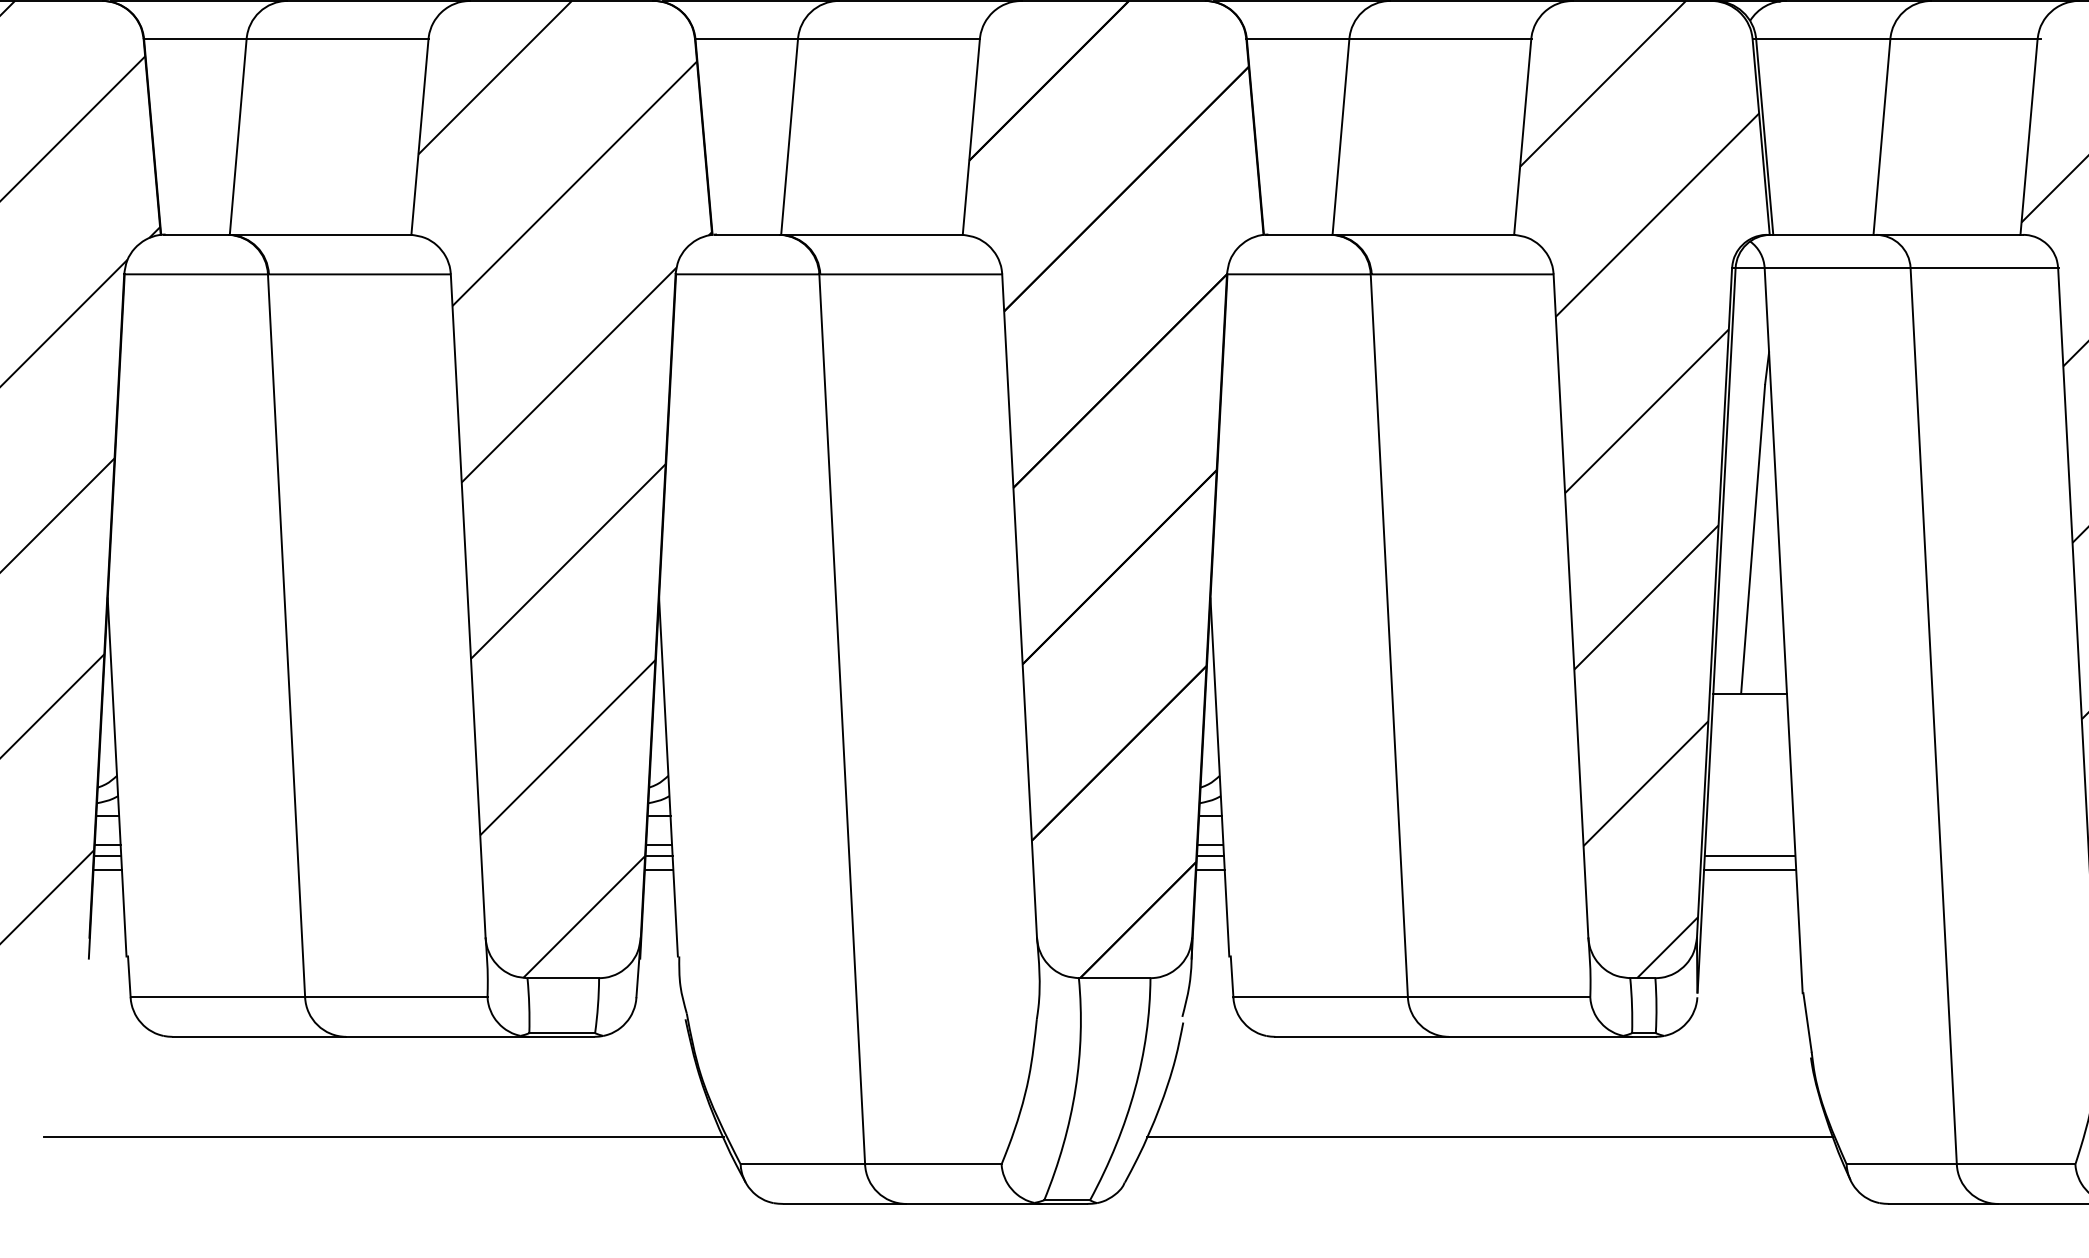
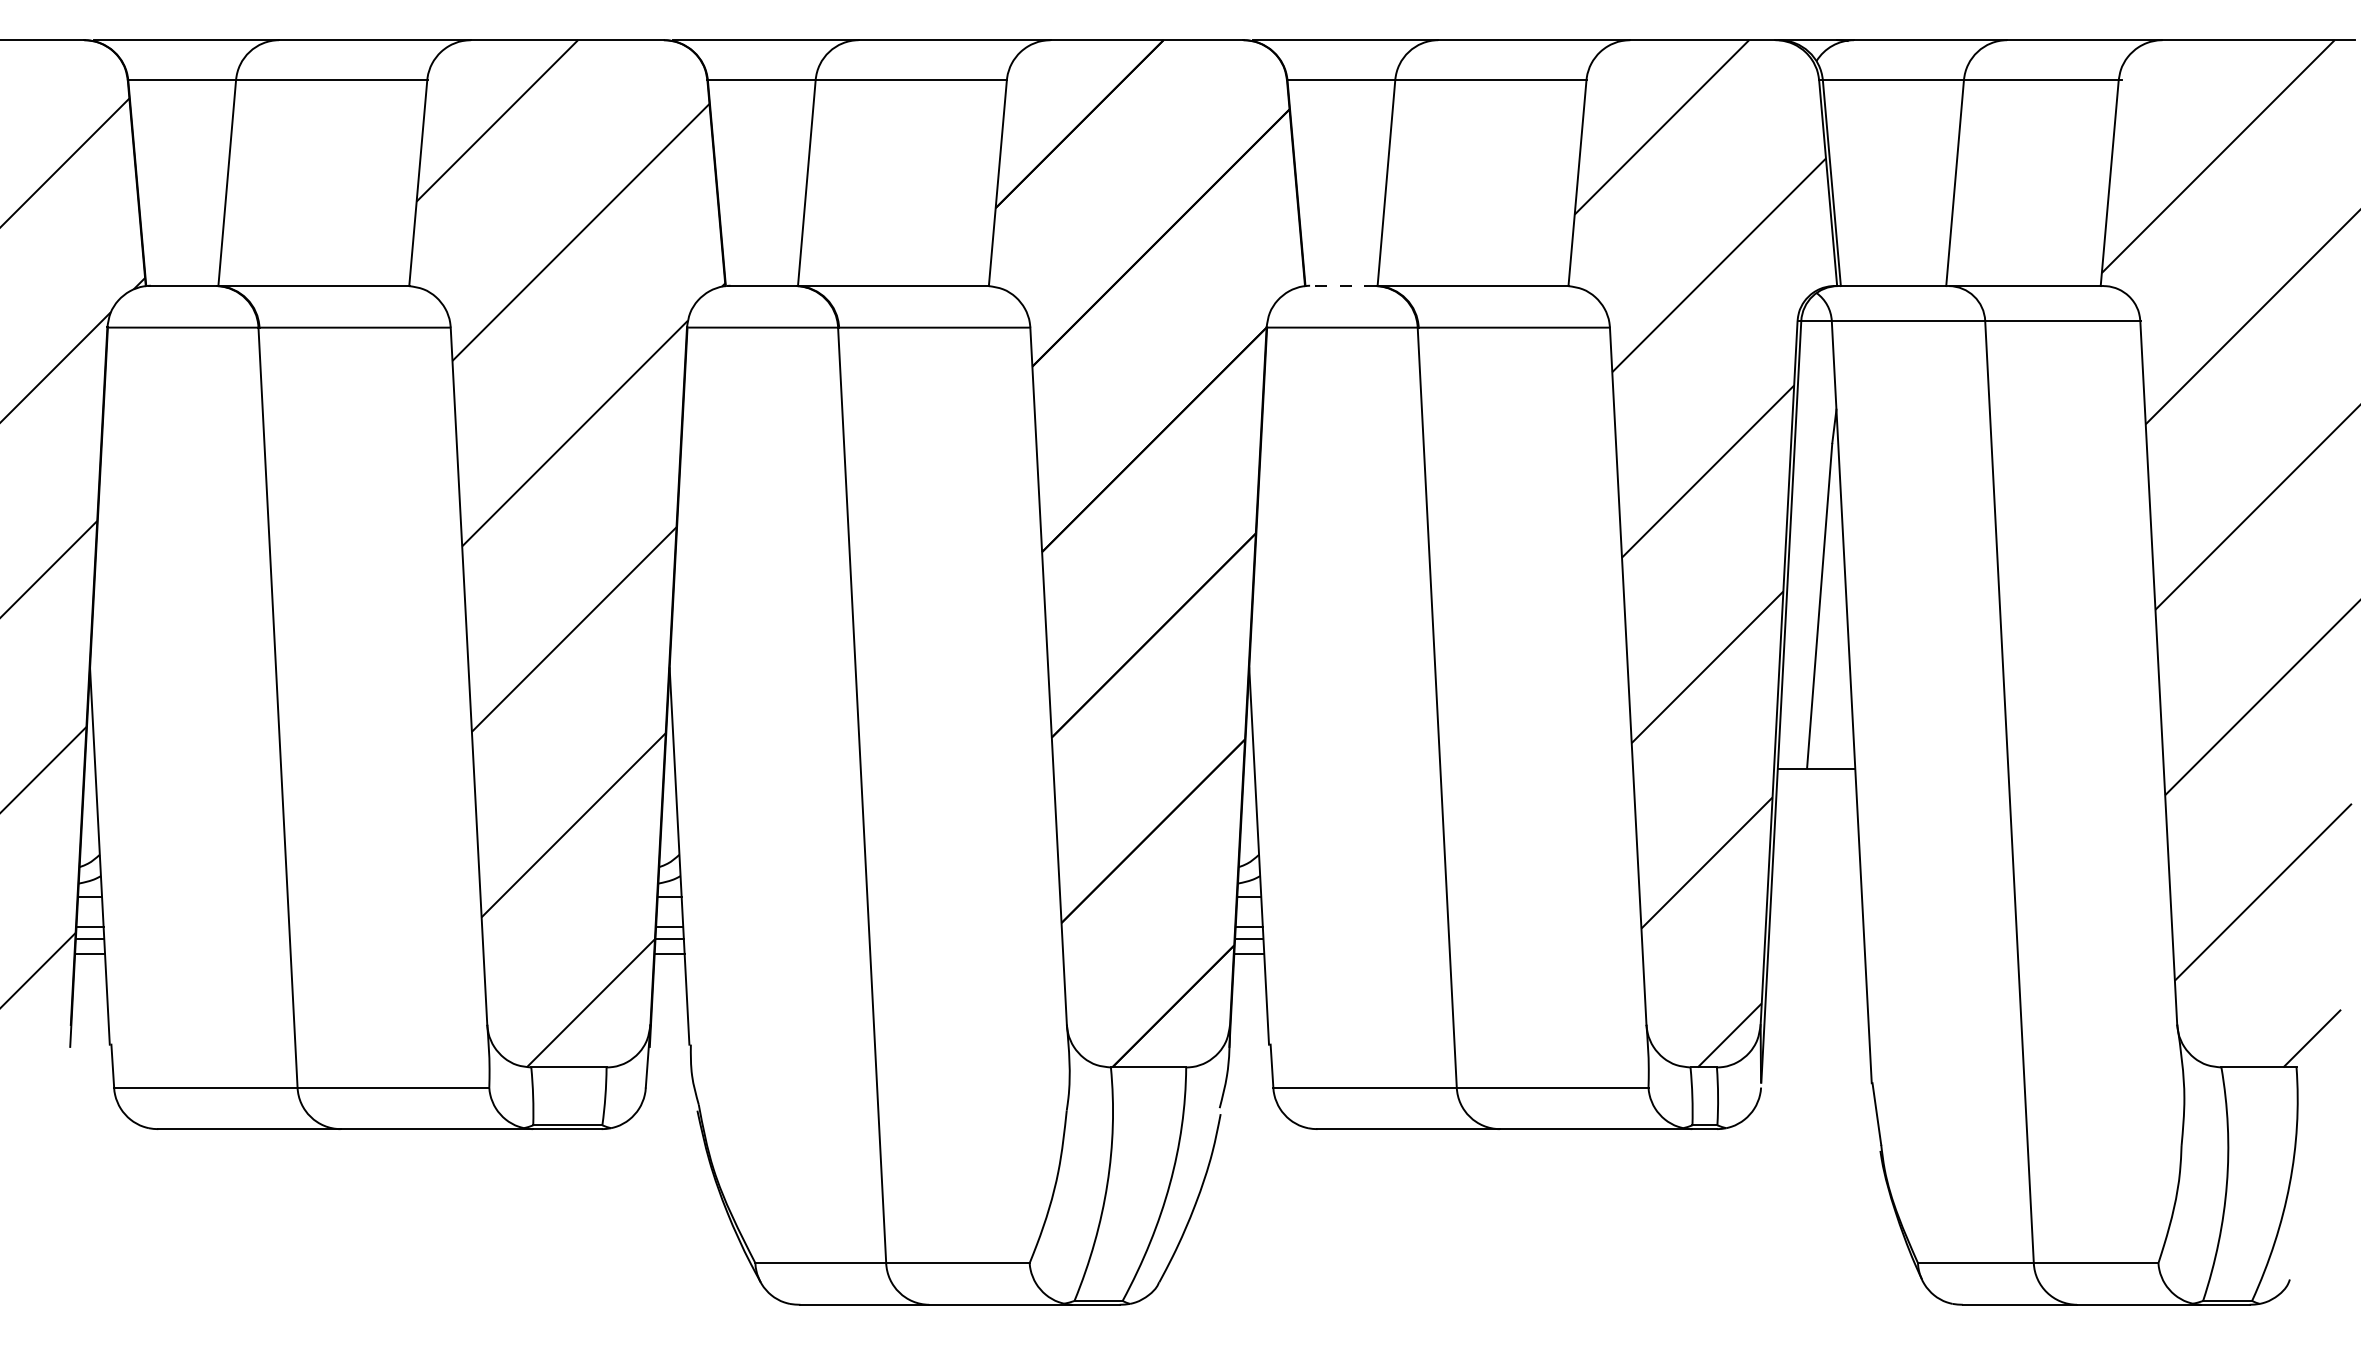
line: (1298, 235) -> (1341, 286), solid -> dashed
line: (1750, 855) -> (1816, 938), removed
line: (1750, 869) -> (1816, 953), removed
line: (384, 1137) -> (380, 1234), removed
line: (1490, 1137) -> (1543, 1234), removed

